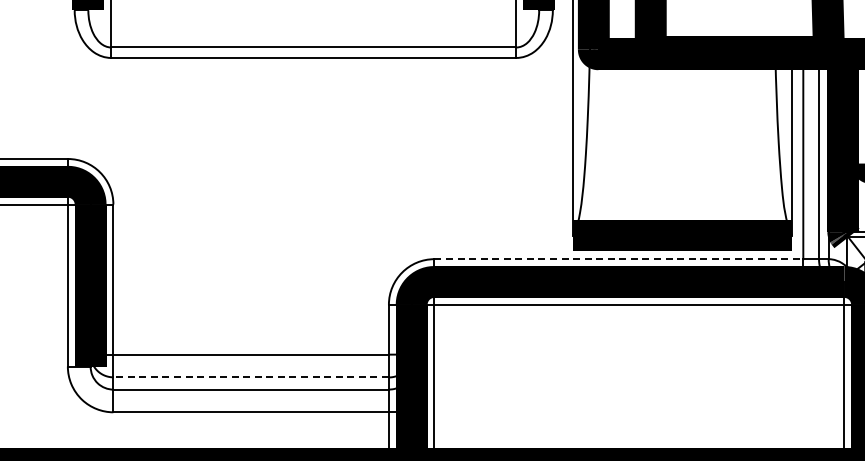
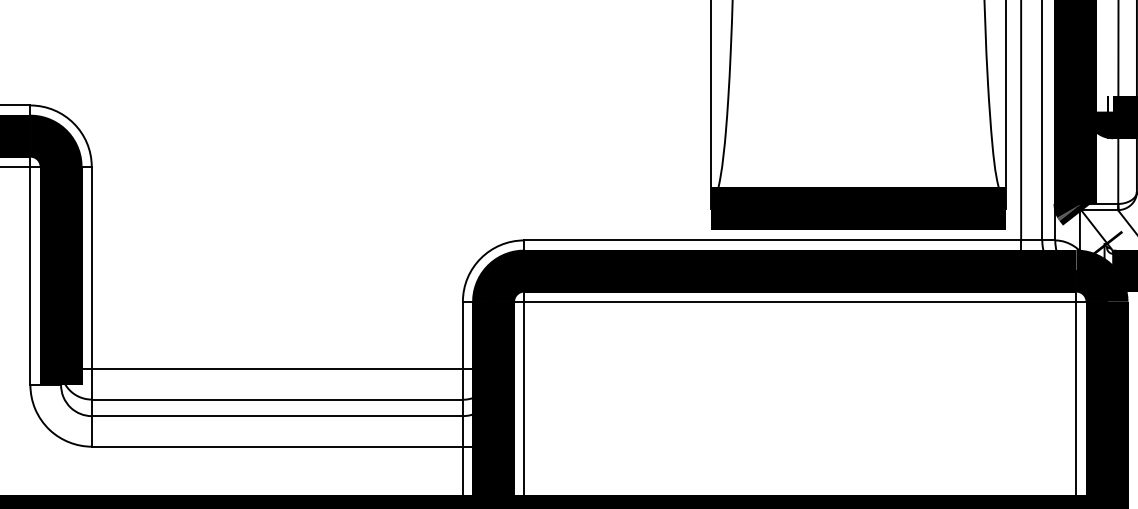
line: (619, 259) -> (773, 240), dashed -> solid
line: (251, 377) -> (277, 399), dashed -> solid

